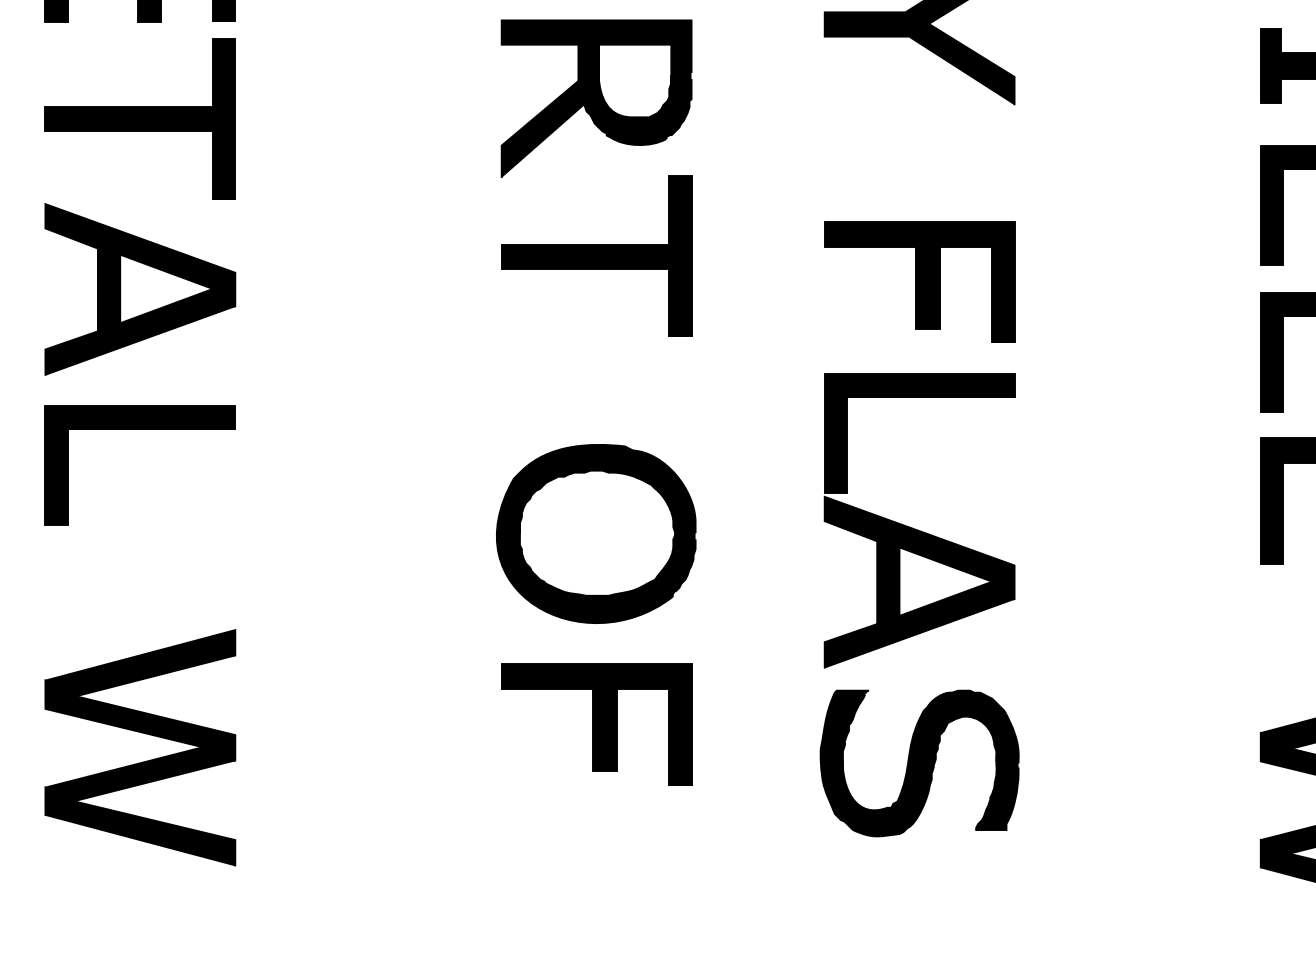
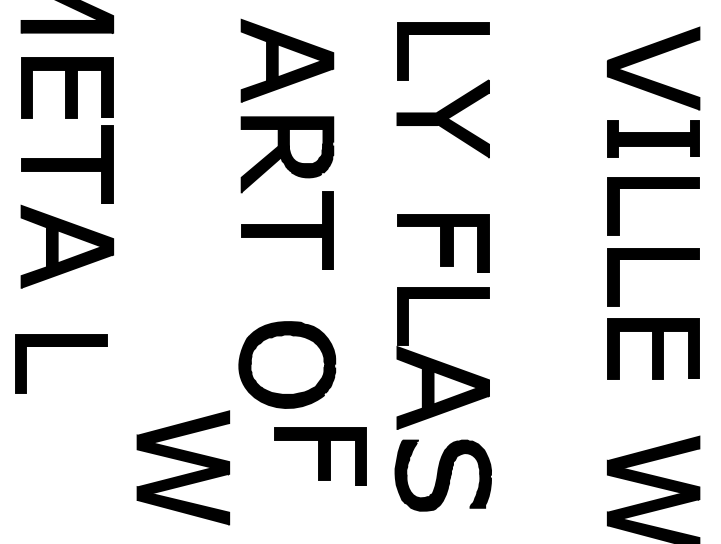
part: (140, 429) -> (61, 346), moved
part: (596, 723) -> (320, 456), moved
part: (140, 746) -> (183, 467), moved

